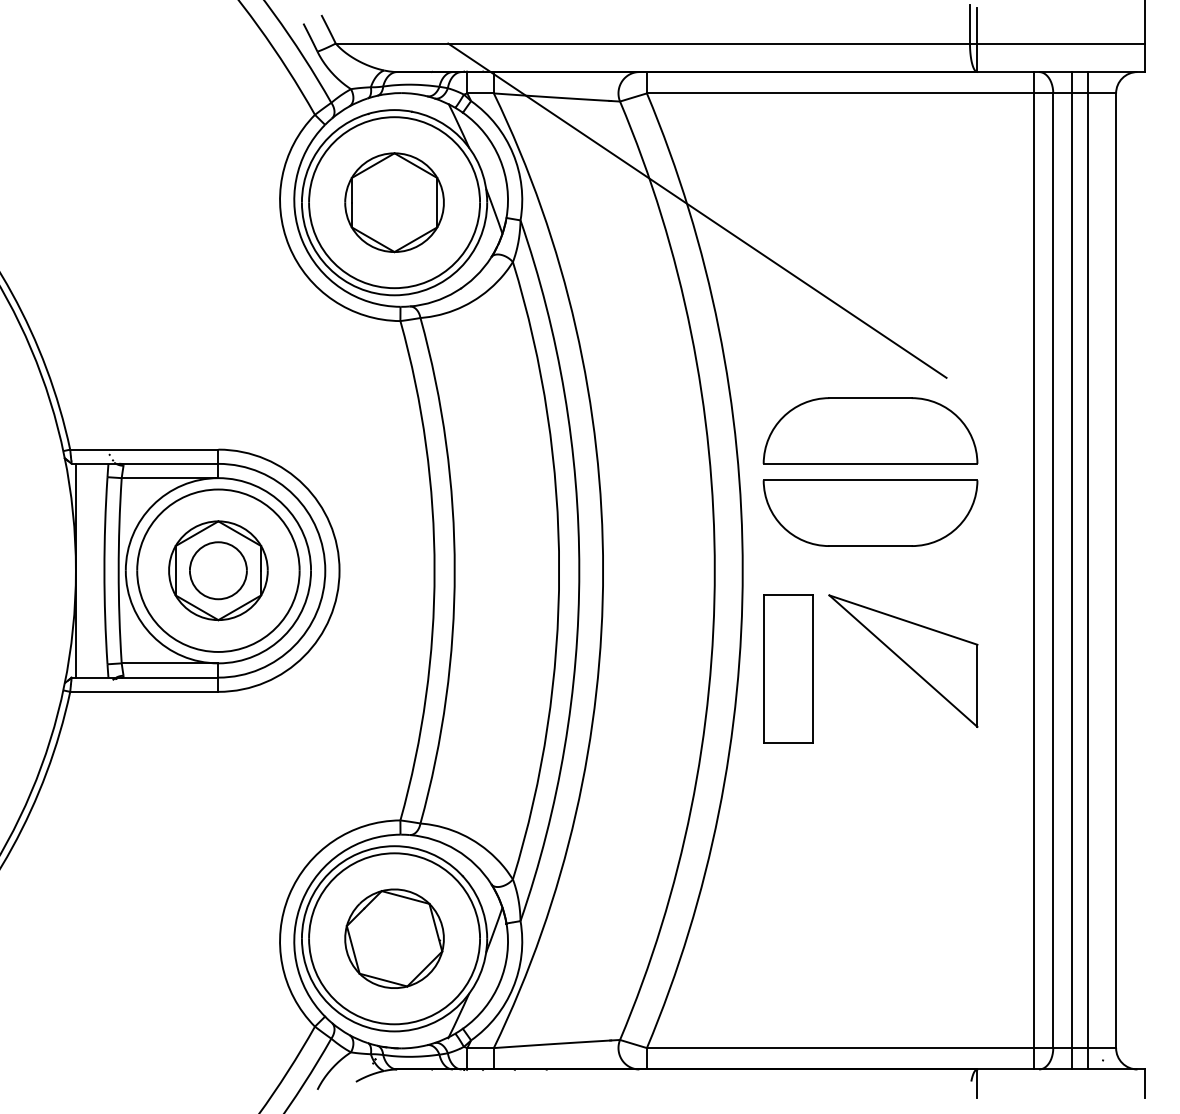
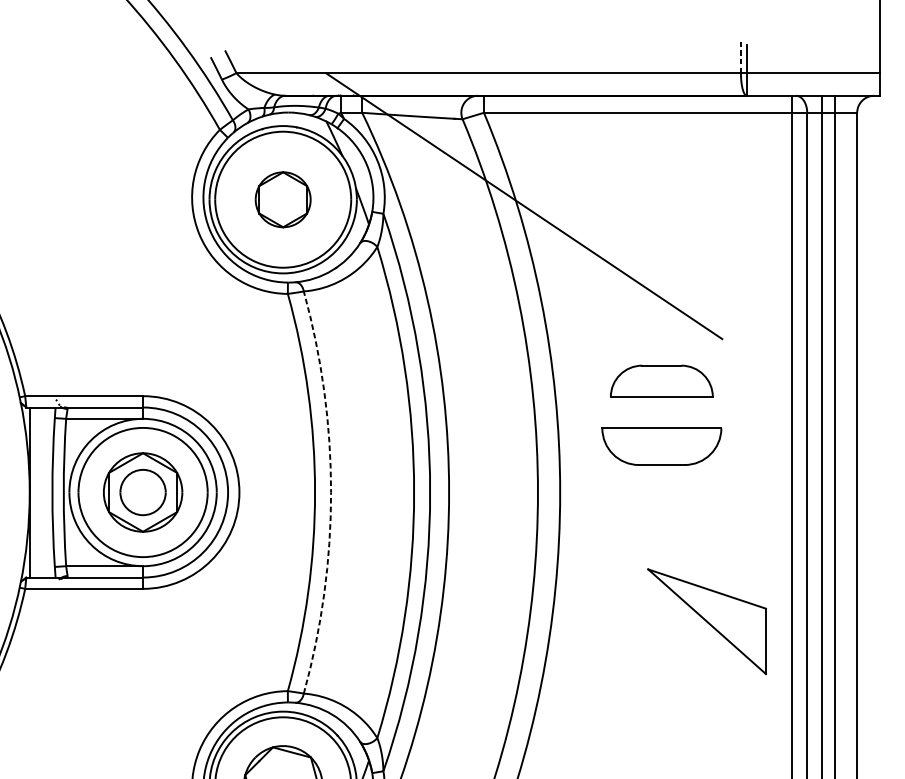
line: (969, 23) -> (740, 57), solid -> dashed
part: (394, 202) -> (283, 199), size x0.7
part: (870, 430) -> (661, 380), size x0.6
part: (870, 512) -> (661, 446), size x0.7
arc: (454, 570) -> (330, 492), solid -> dashed
part: (903, 660) -> (707, 621), moved
part: (788, 668) -> (596, 570), removed

